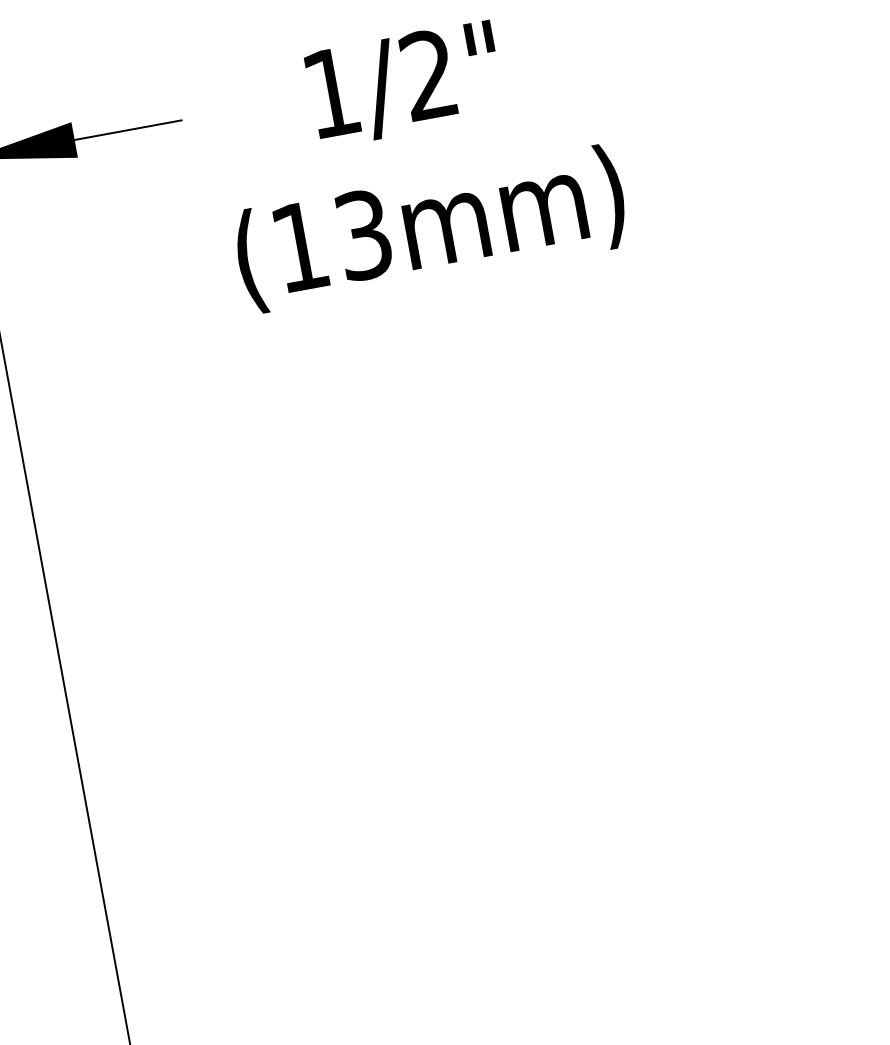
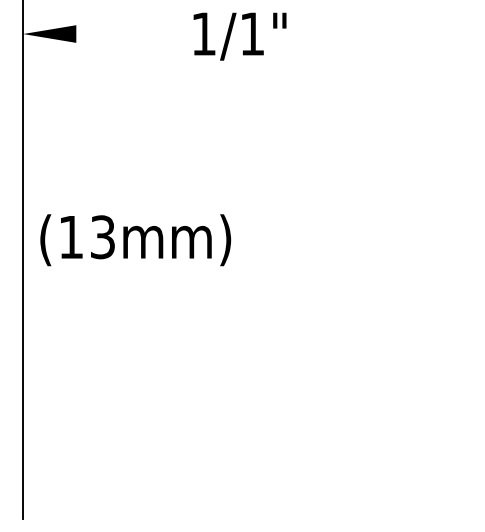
text: (427, 74) -> (251, 33), 1/2" -> 1/1"
line: (127, 131) -> (102, 34), removed
text: (430, 229) -> (135, 240), moved

